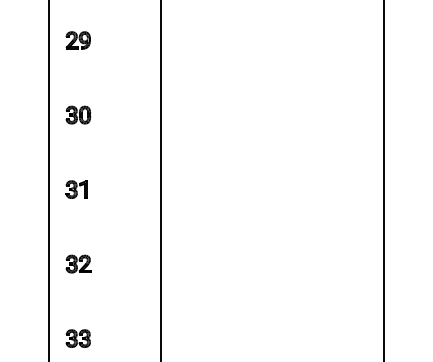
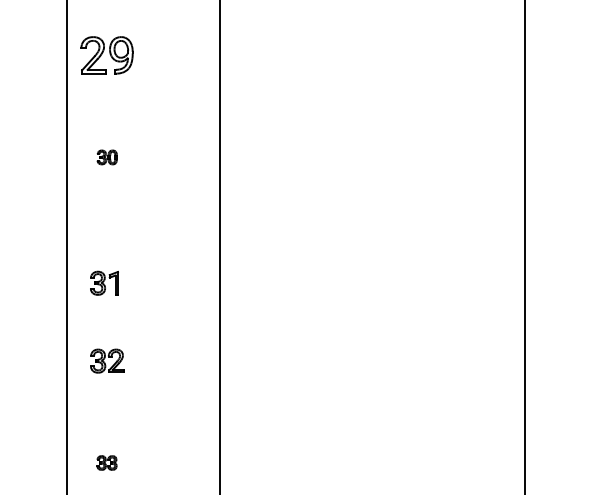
part: (77, 40) -> (106, 55), size x1.6
part: (78, 115) -> (107, 157), size x0.6
part: (76, 189) -> (104, 282), moved
part: (77, 338) -> (106, 462), size x0.6

